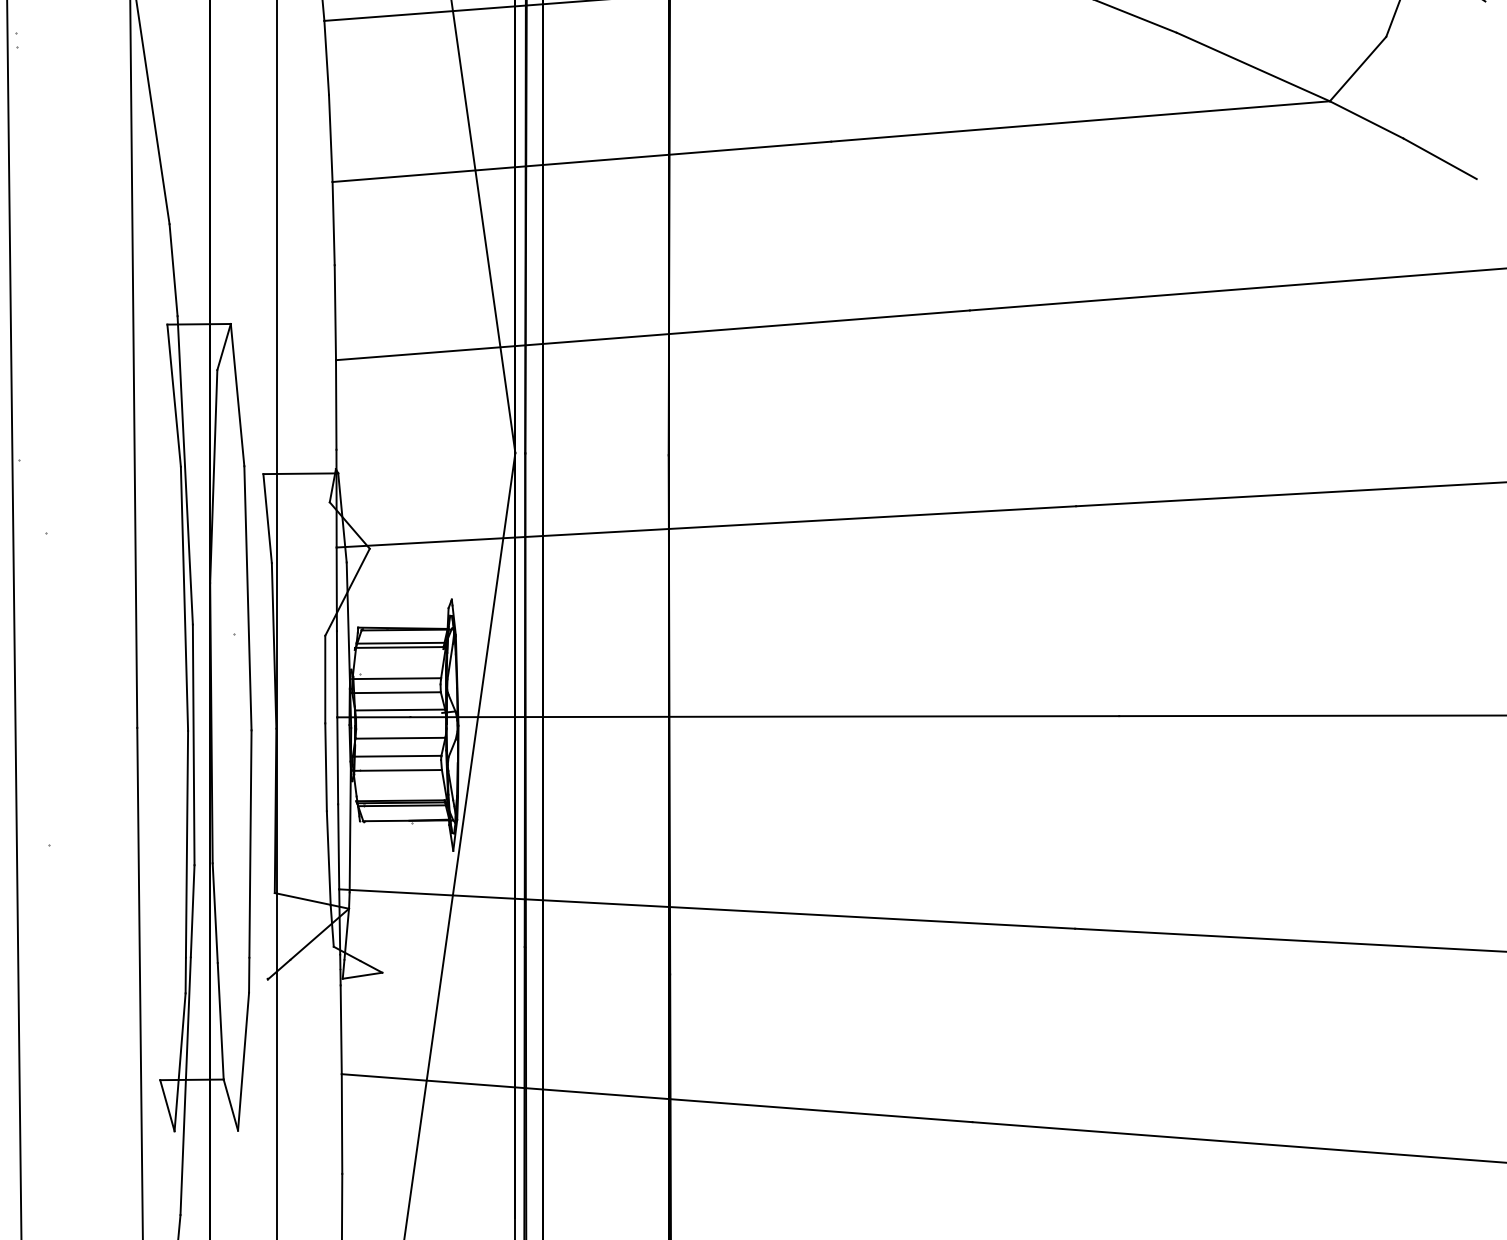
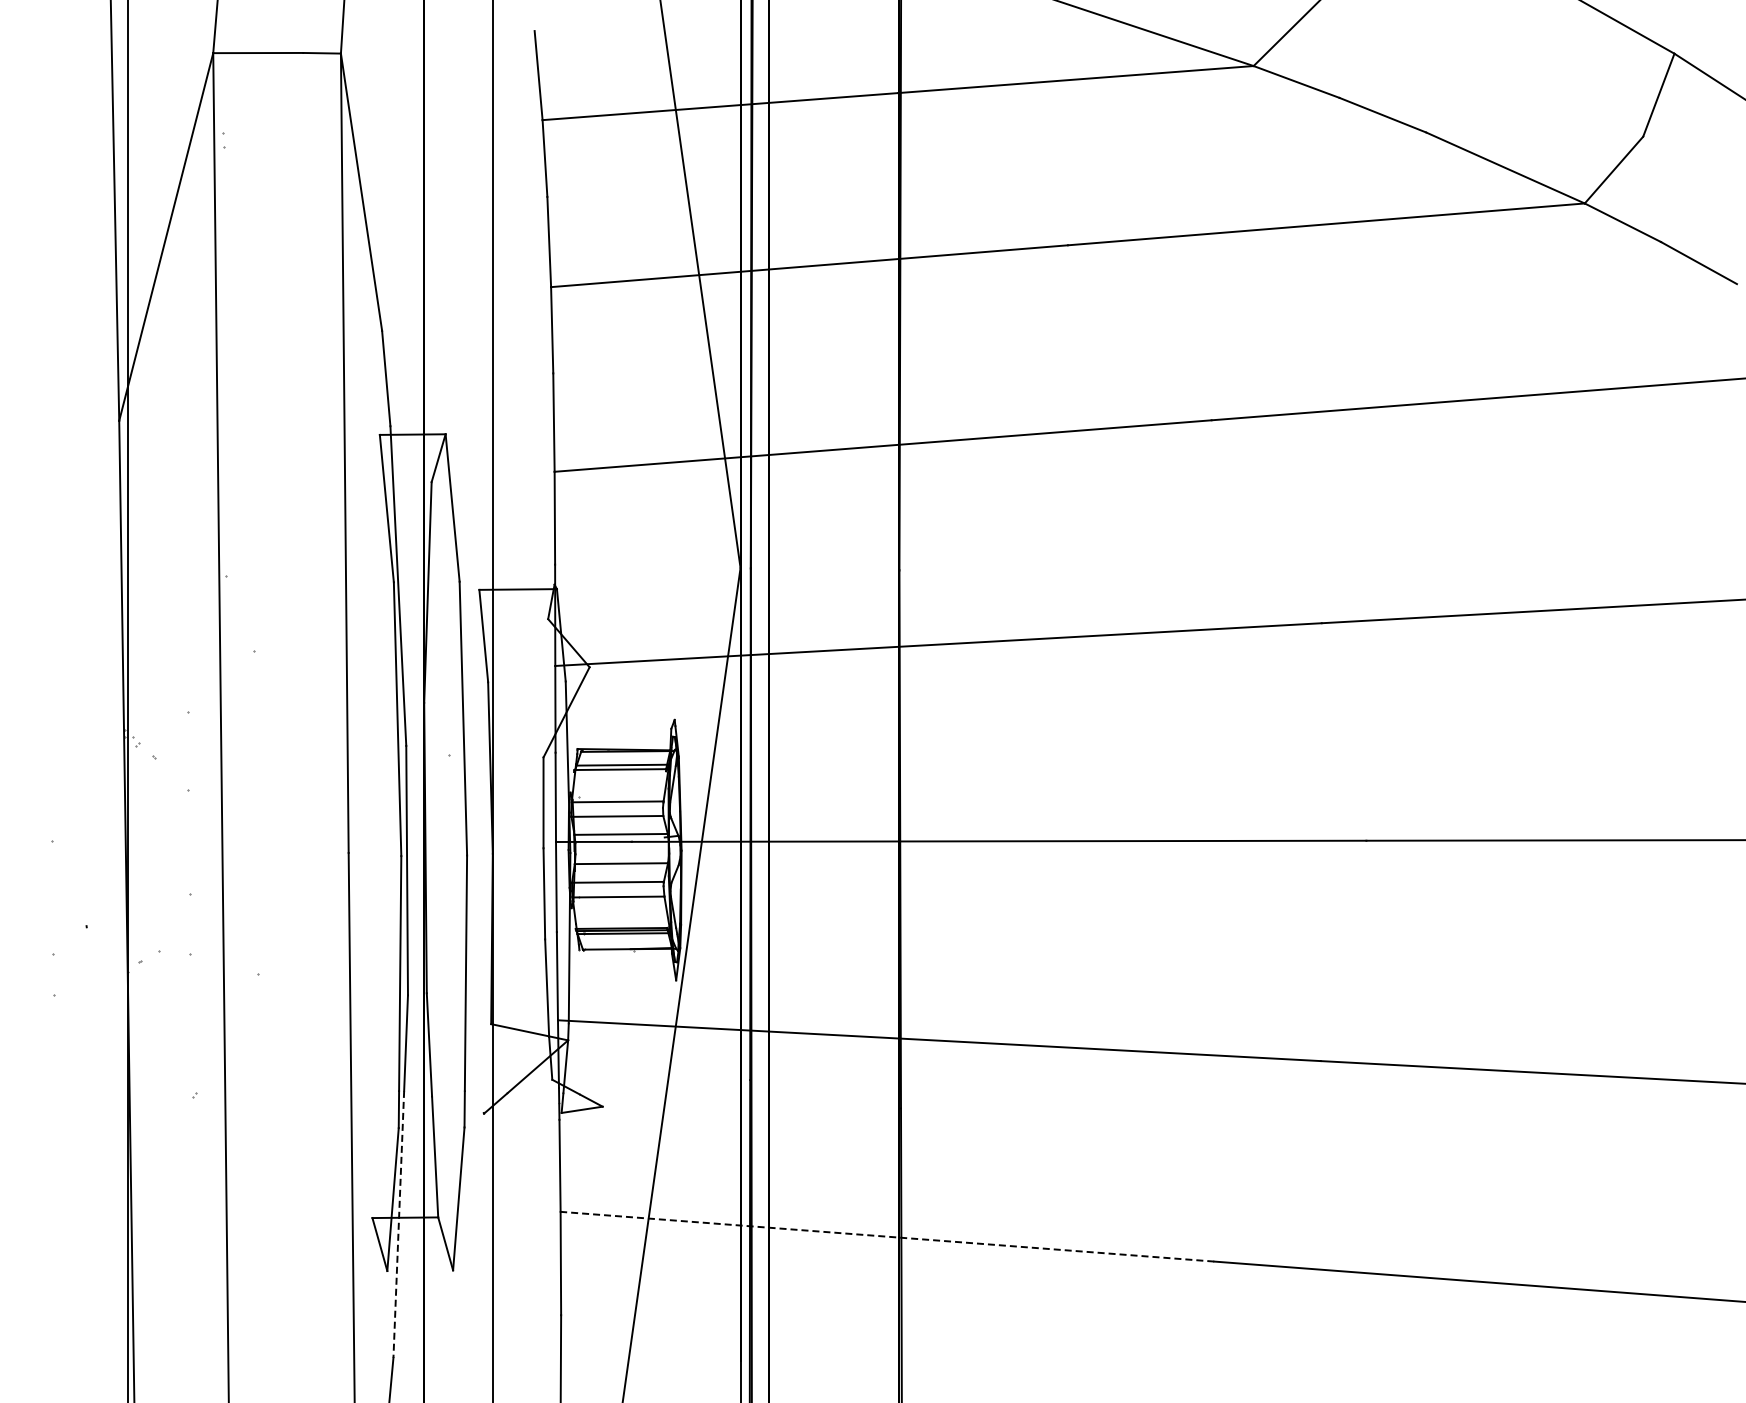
line: (185, 1086) -> (398, 1224), solid -> dashed
line: (657, 1097) -> (887, 1236), solid -> dashed

